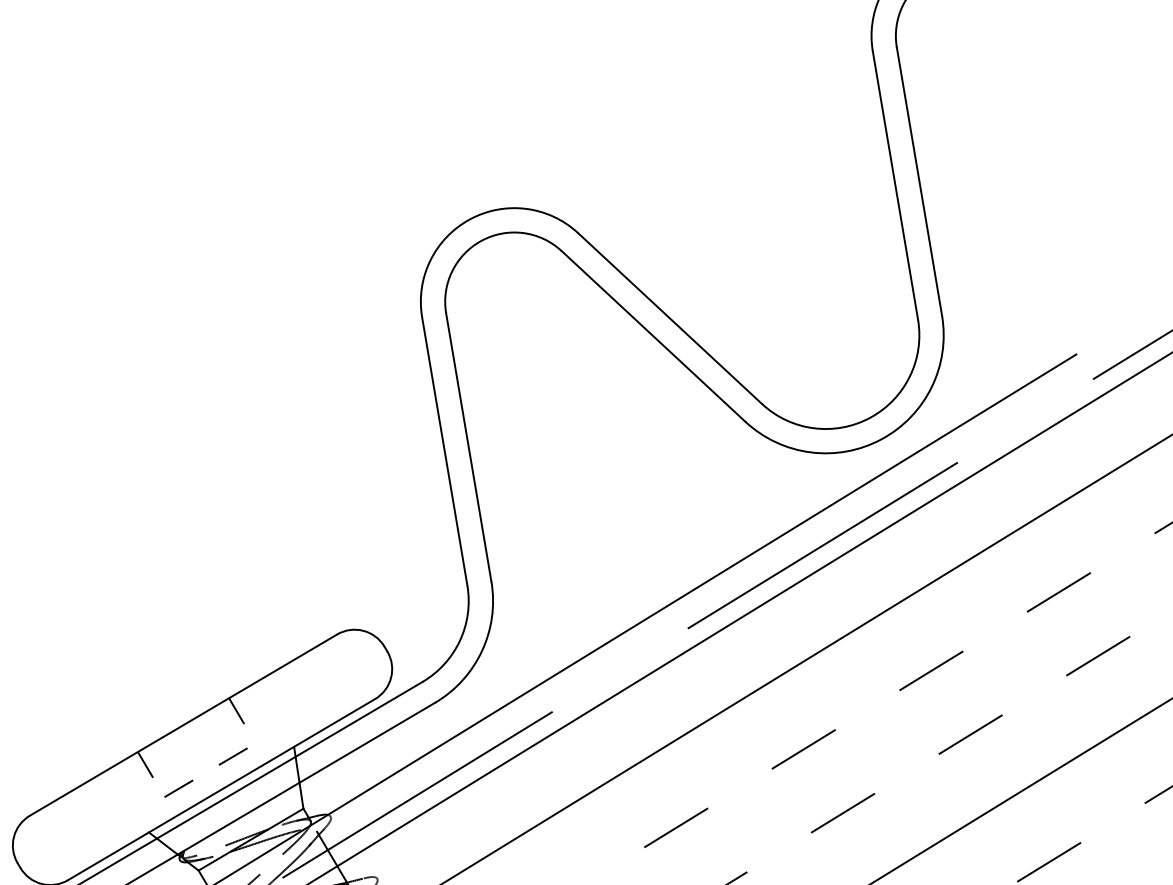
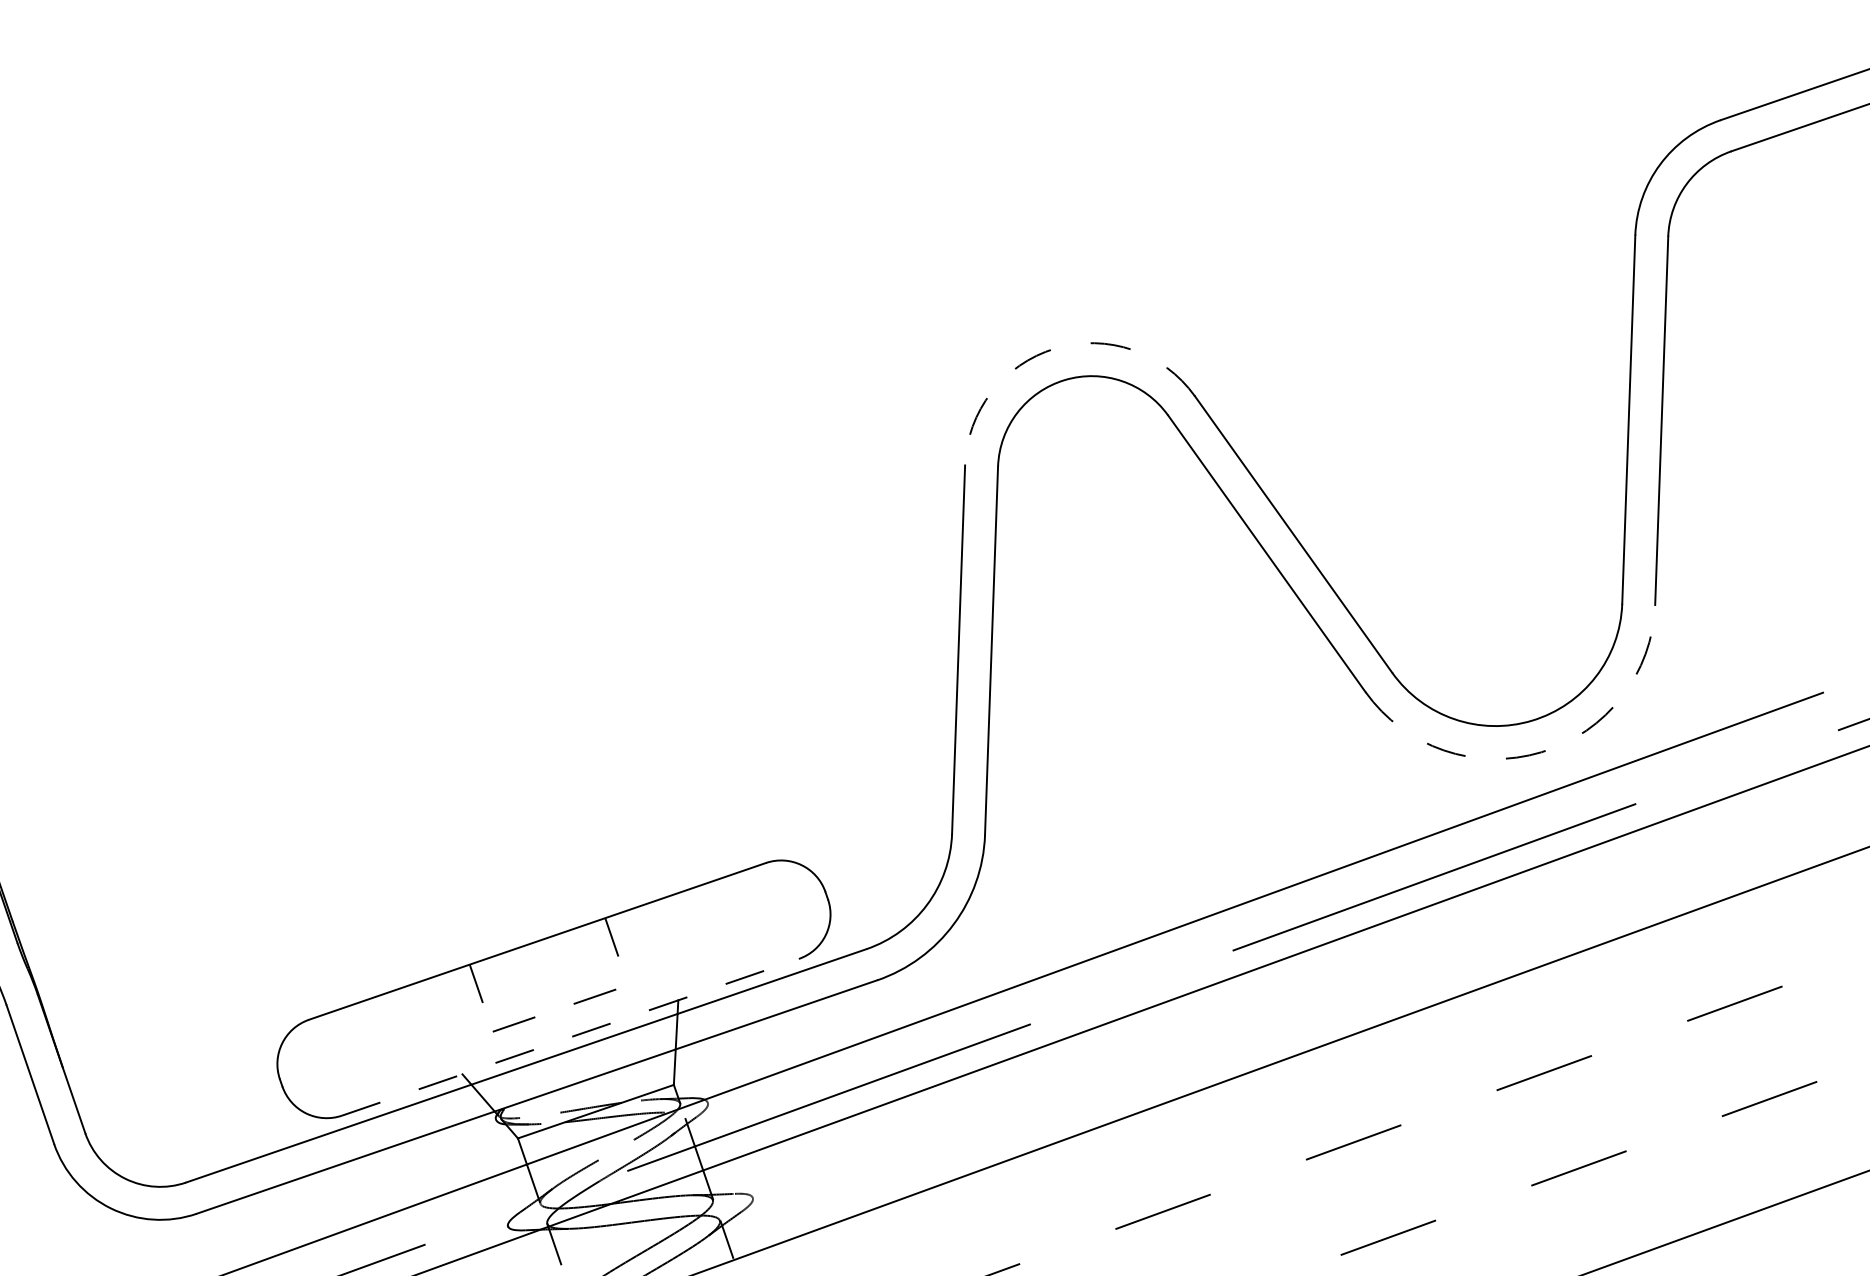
arc: (470, 219) -> (1055, 348), solid -> dashed
arc: (881, 439) -> (1541, 752), solid -> dashed
line: (221, 789) -> (570, 1037), solid -> dashed

